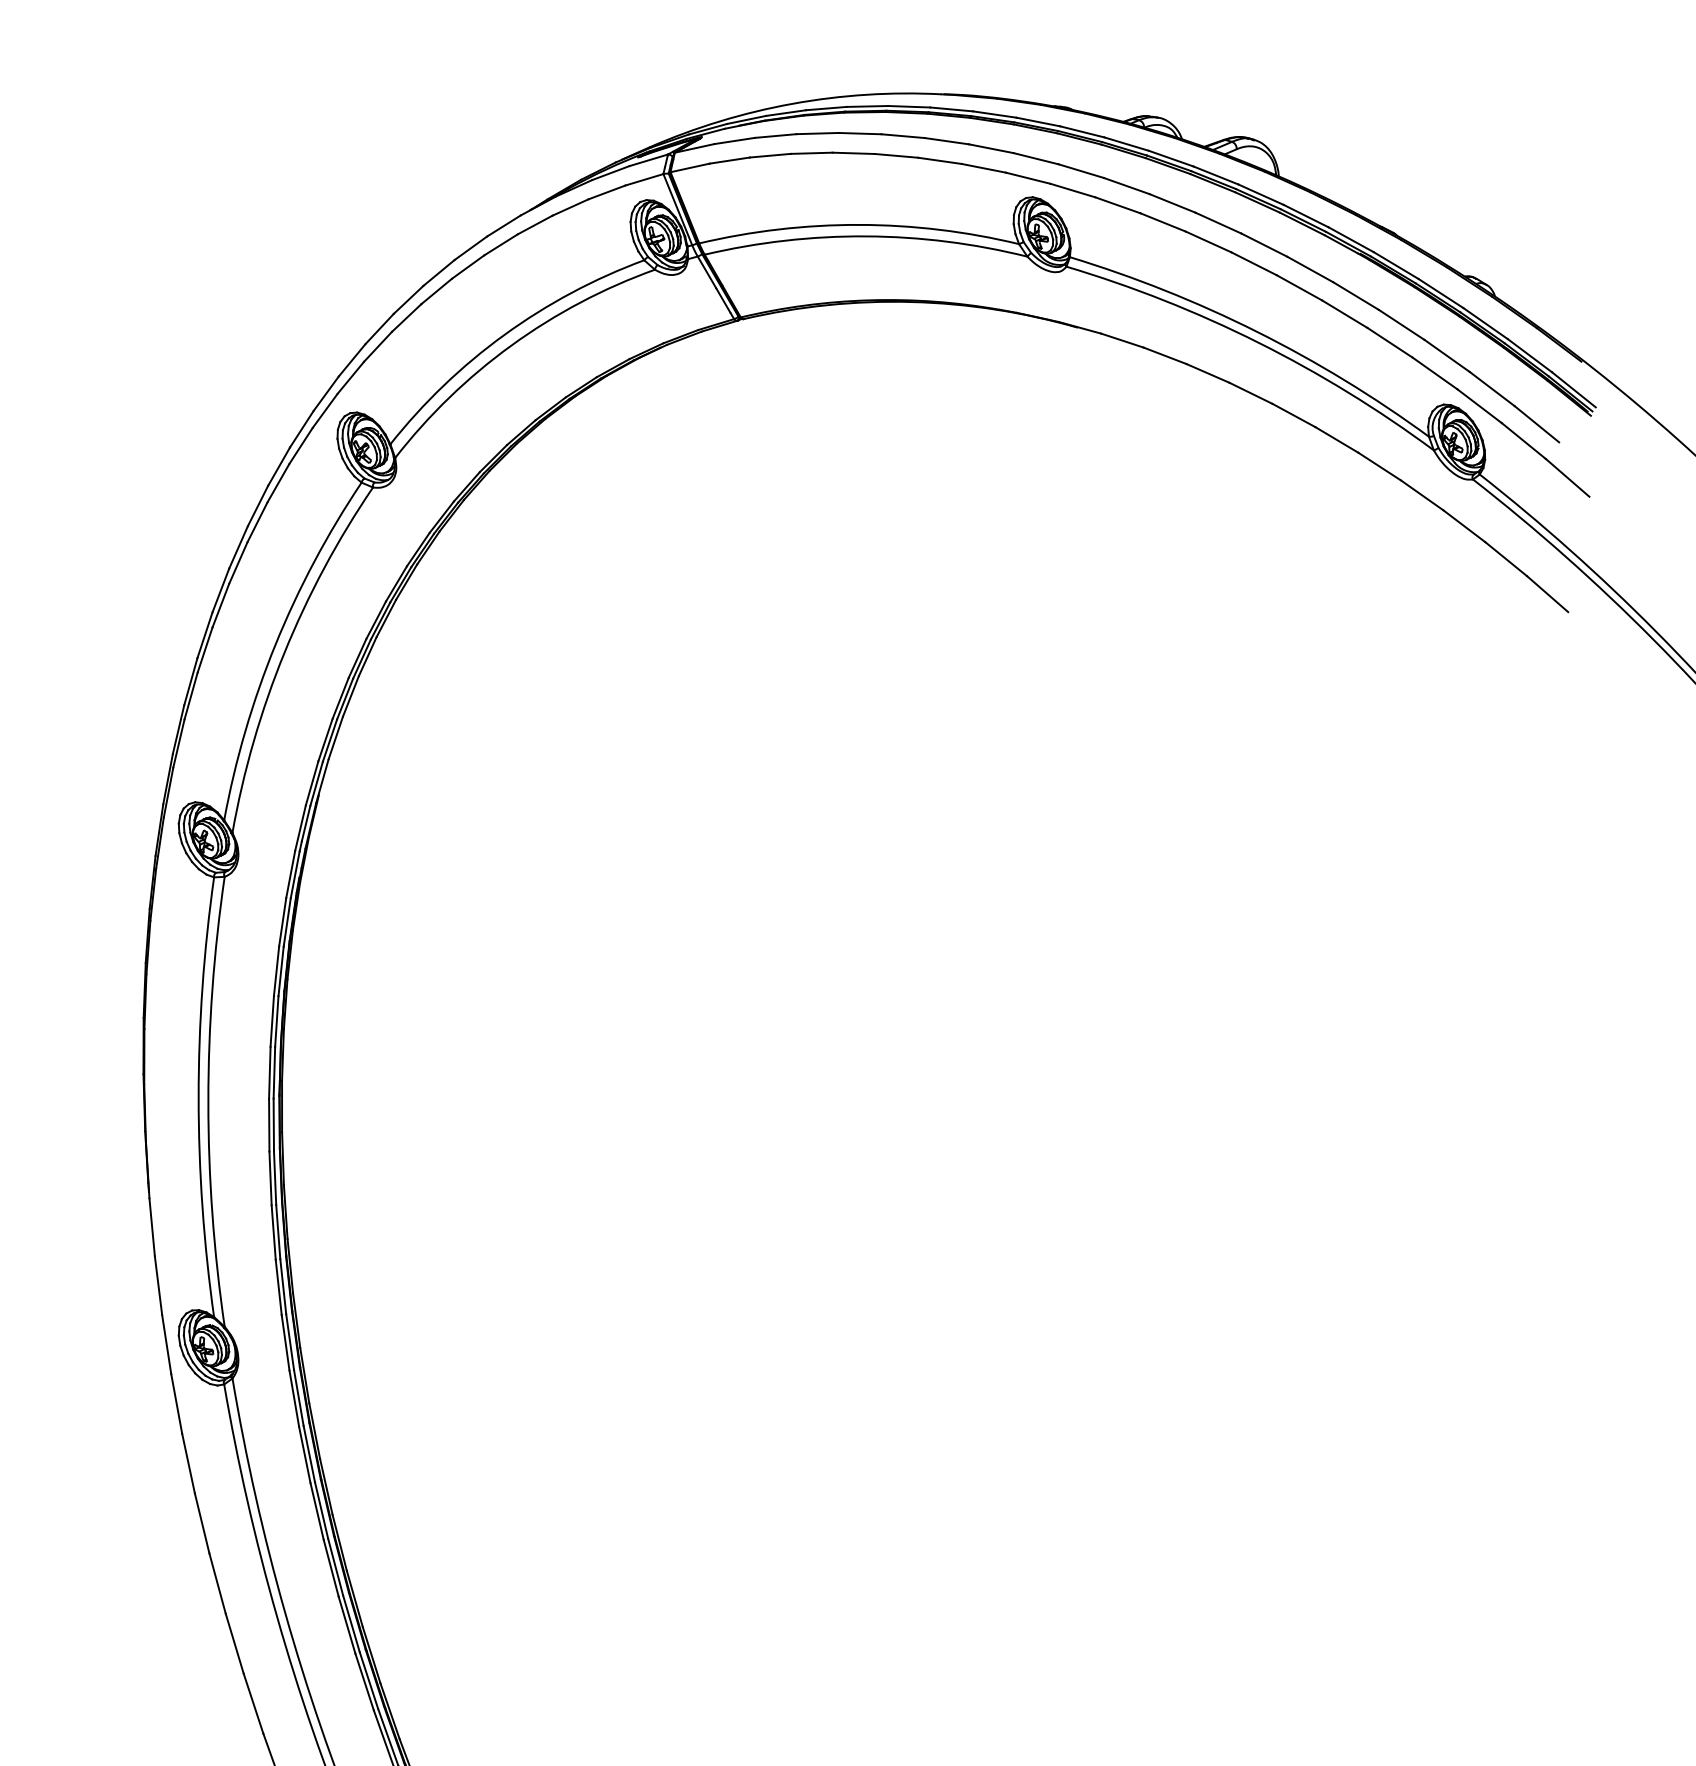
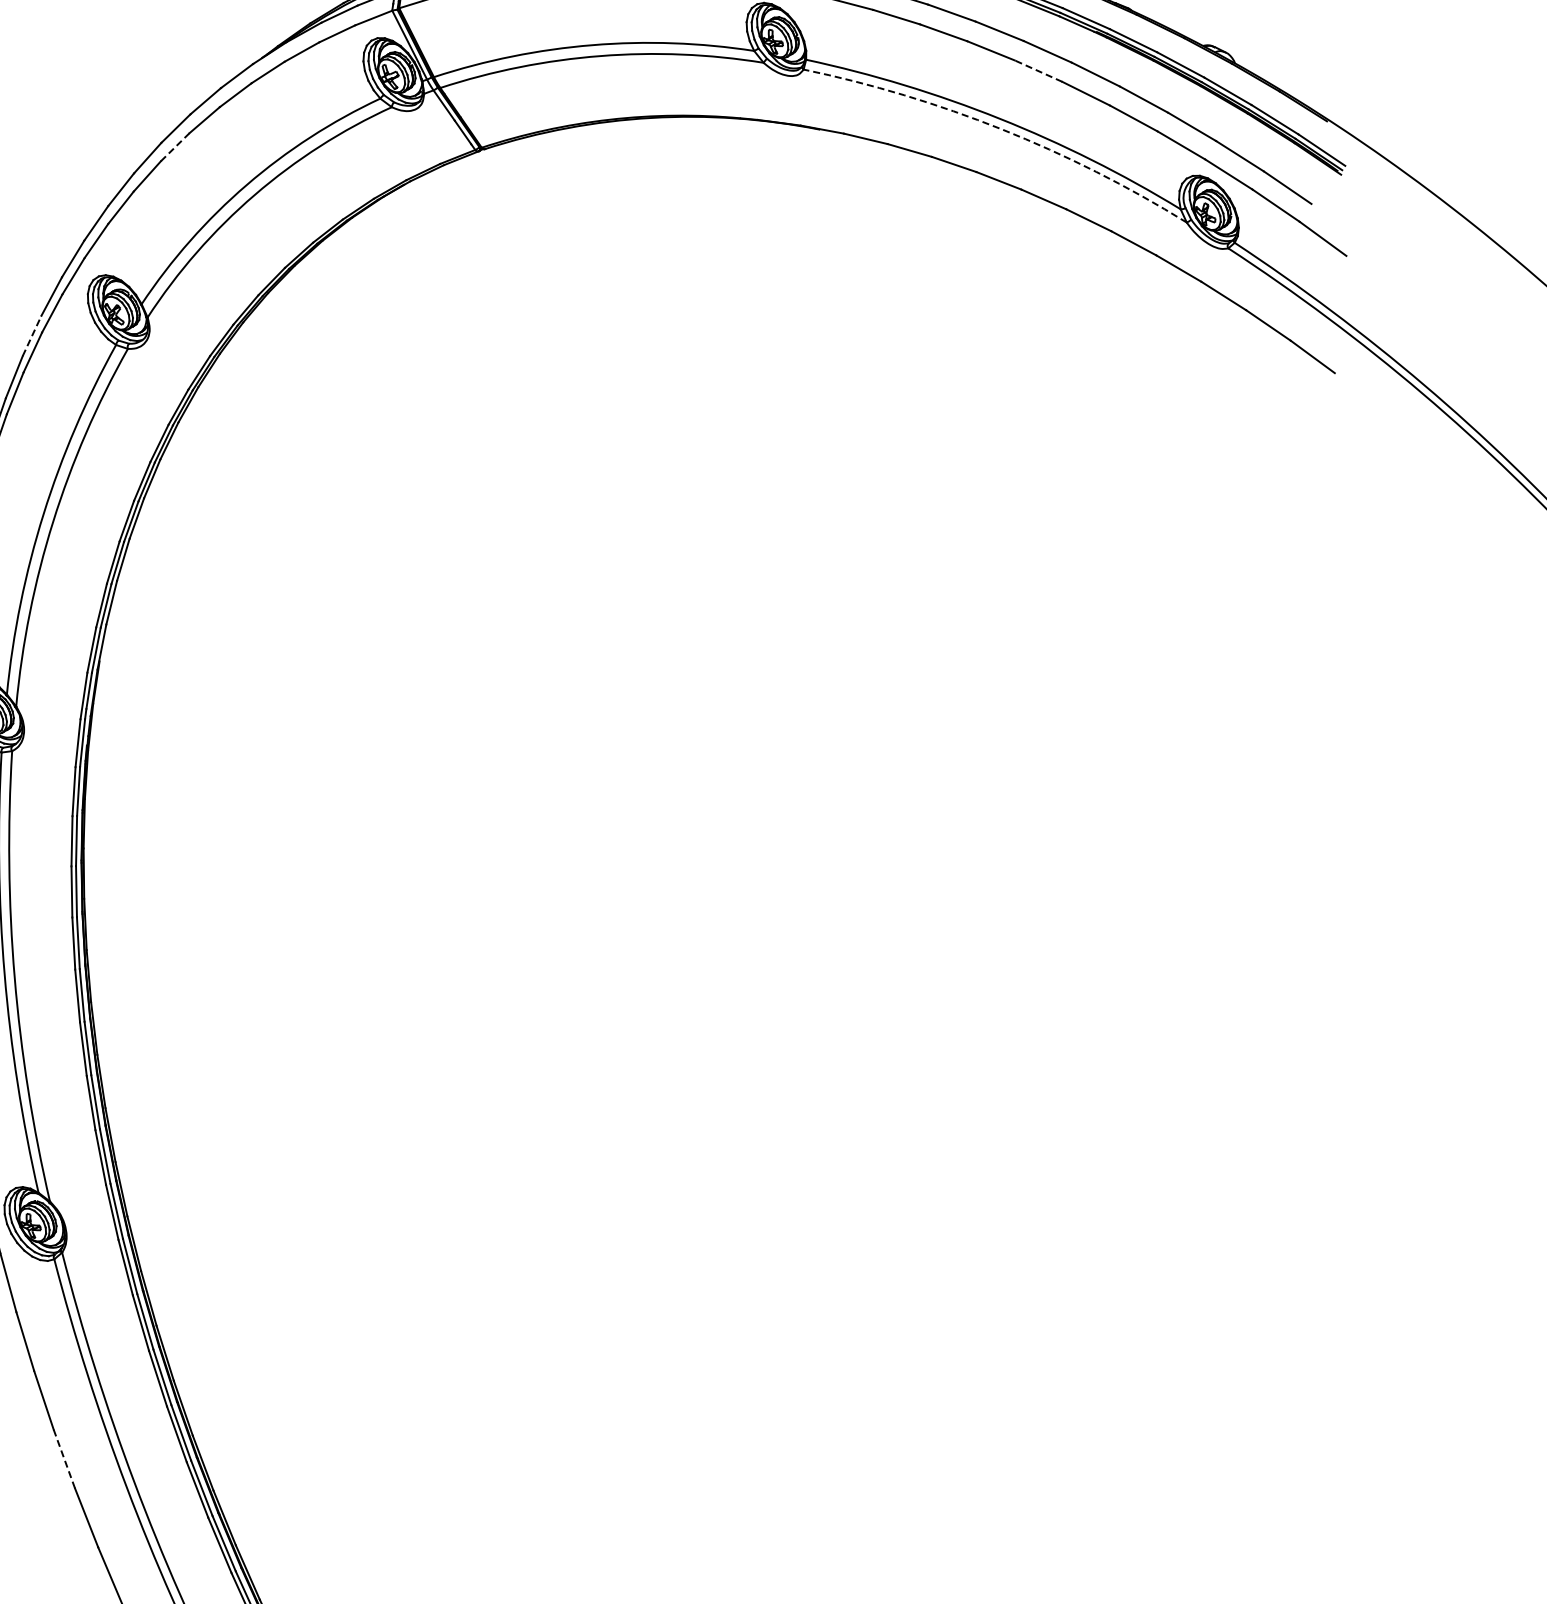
line: (1299, 287) -> (1038, 70), solid -> dashed
line: (436, 291) -> (174, 147), solid -> dashed
arc: (1258, 342) -> (1002, 129), solid -> dashed
line: (279, 466) -> (32, 335), solid -> dashed
line: (217, 1584) -> (64, 1460), solid -> dashed

